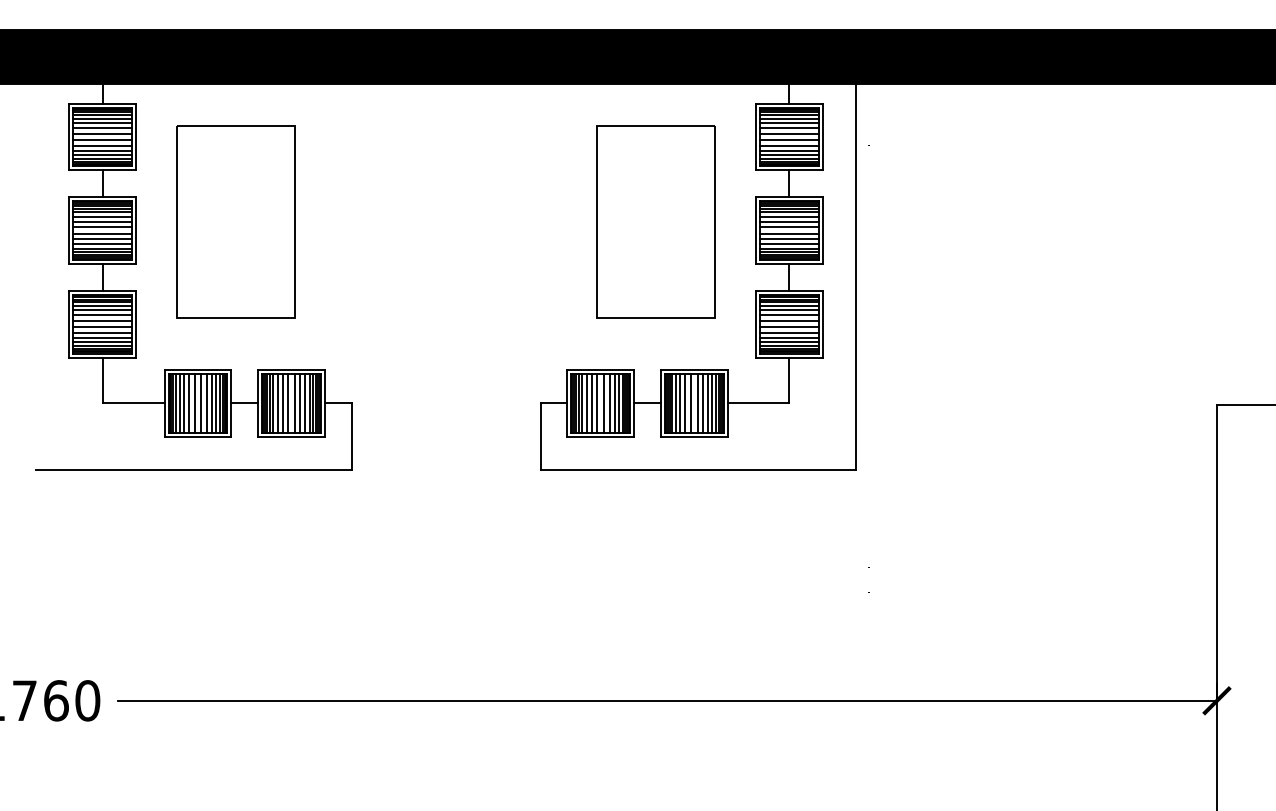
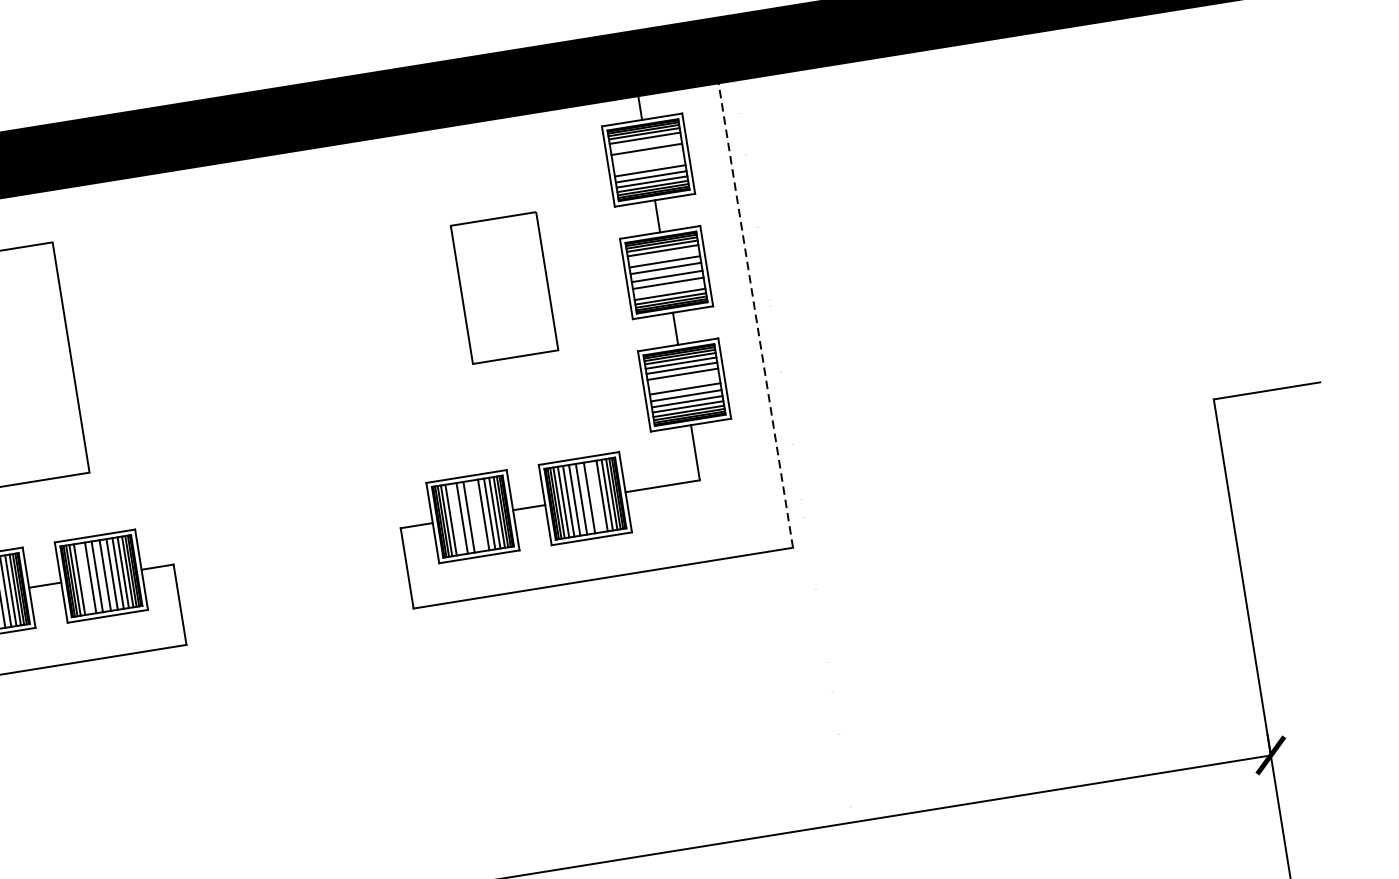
line: (789, 123) -> (646, 143), removed
line: (789, 133) -> (647, 155), removed
line: (789, 140) -> (649, 164), removed
line: (789, 216) -> (663, 255), removed
part: (655, 221) -> (503, 287), size x0.6
line: (789, 244) -> (669, 289), removed
line: (856, 269) -> (754, 306), solid -> dashed
line: (789, 320) -> (683, 380), removed
line: (277, 403) -> (84, 578), removed
line: (586, 403) -> (455, 519), removed
line: (604, 403) -> (477, 516), removed
line: (703, 403) -> (596, 496), removed

